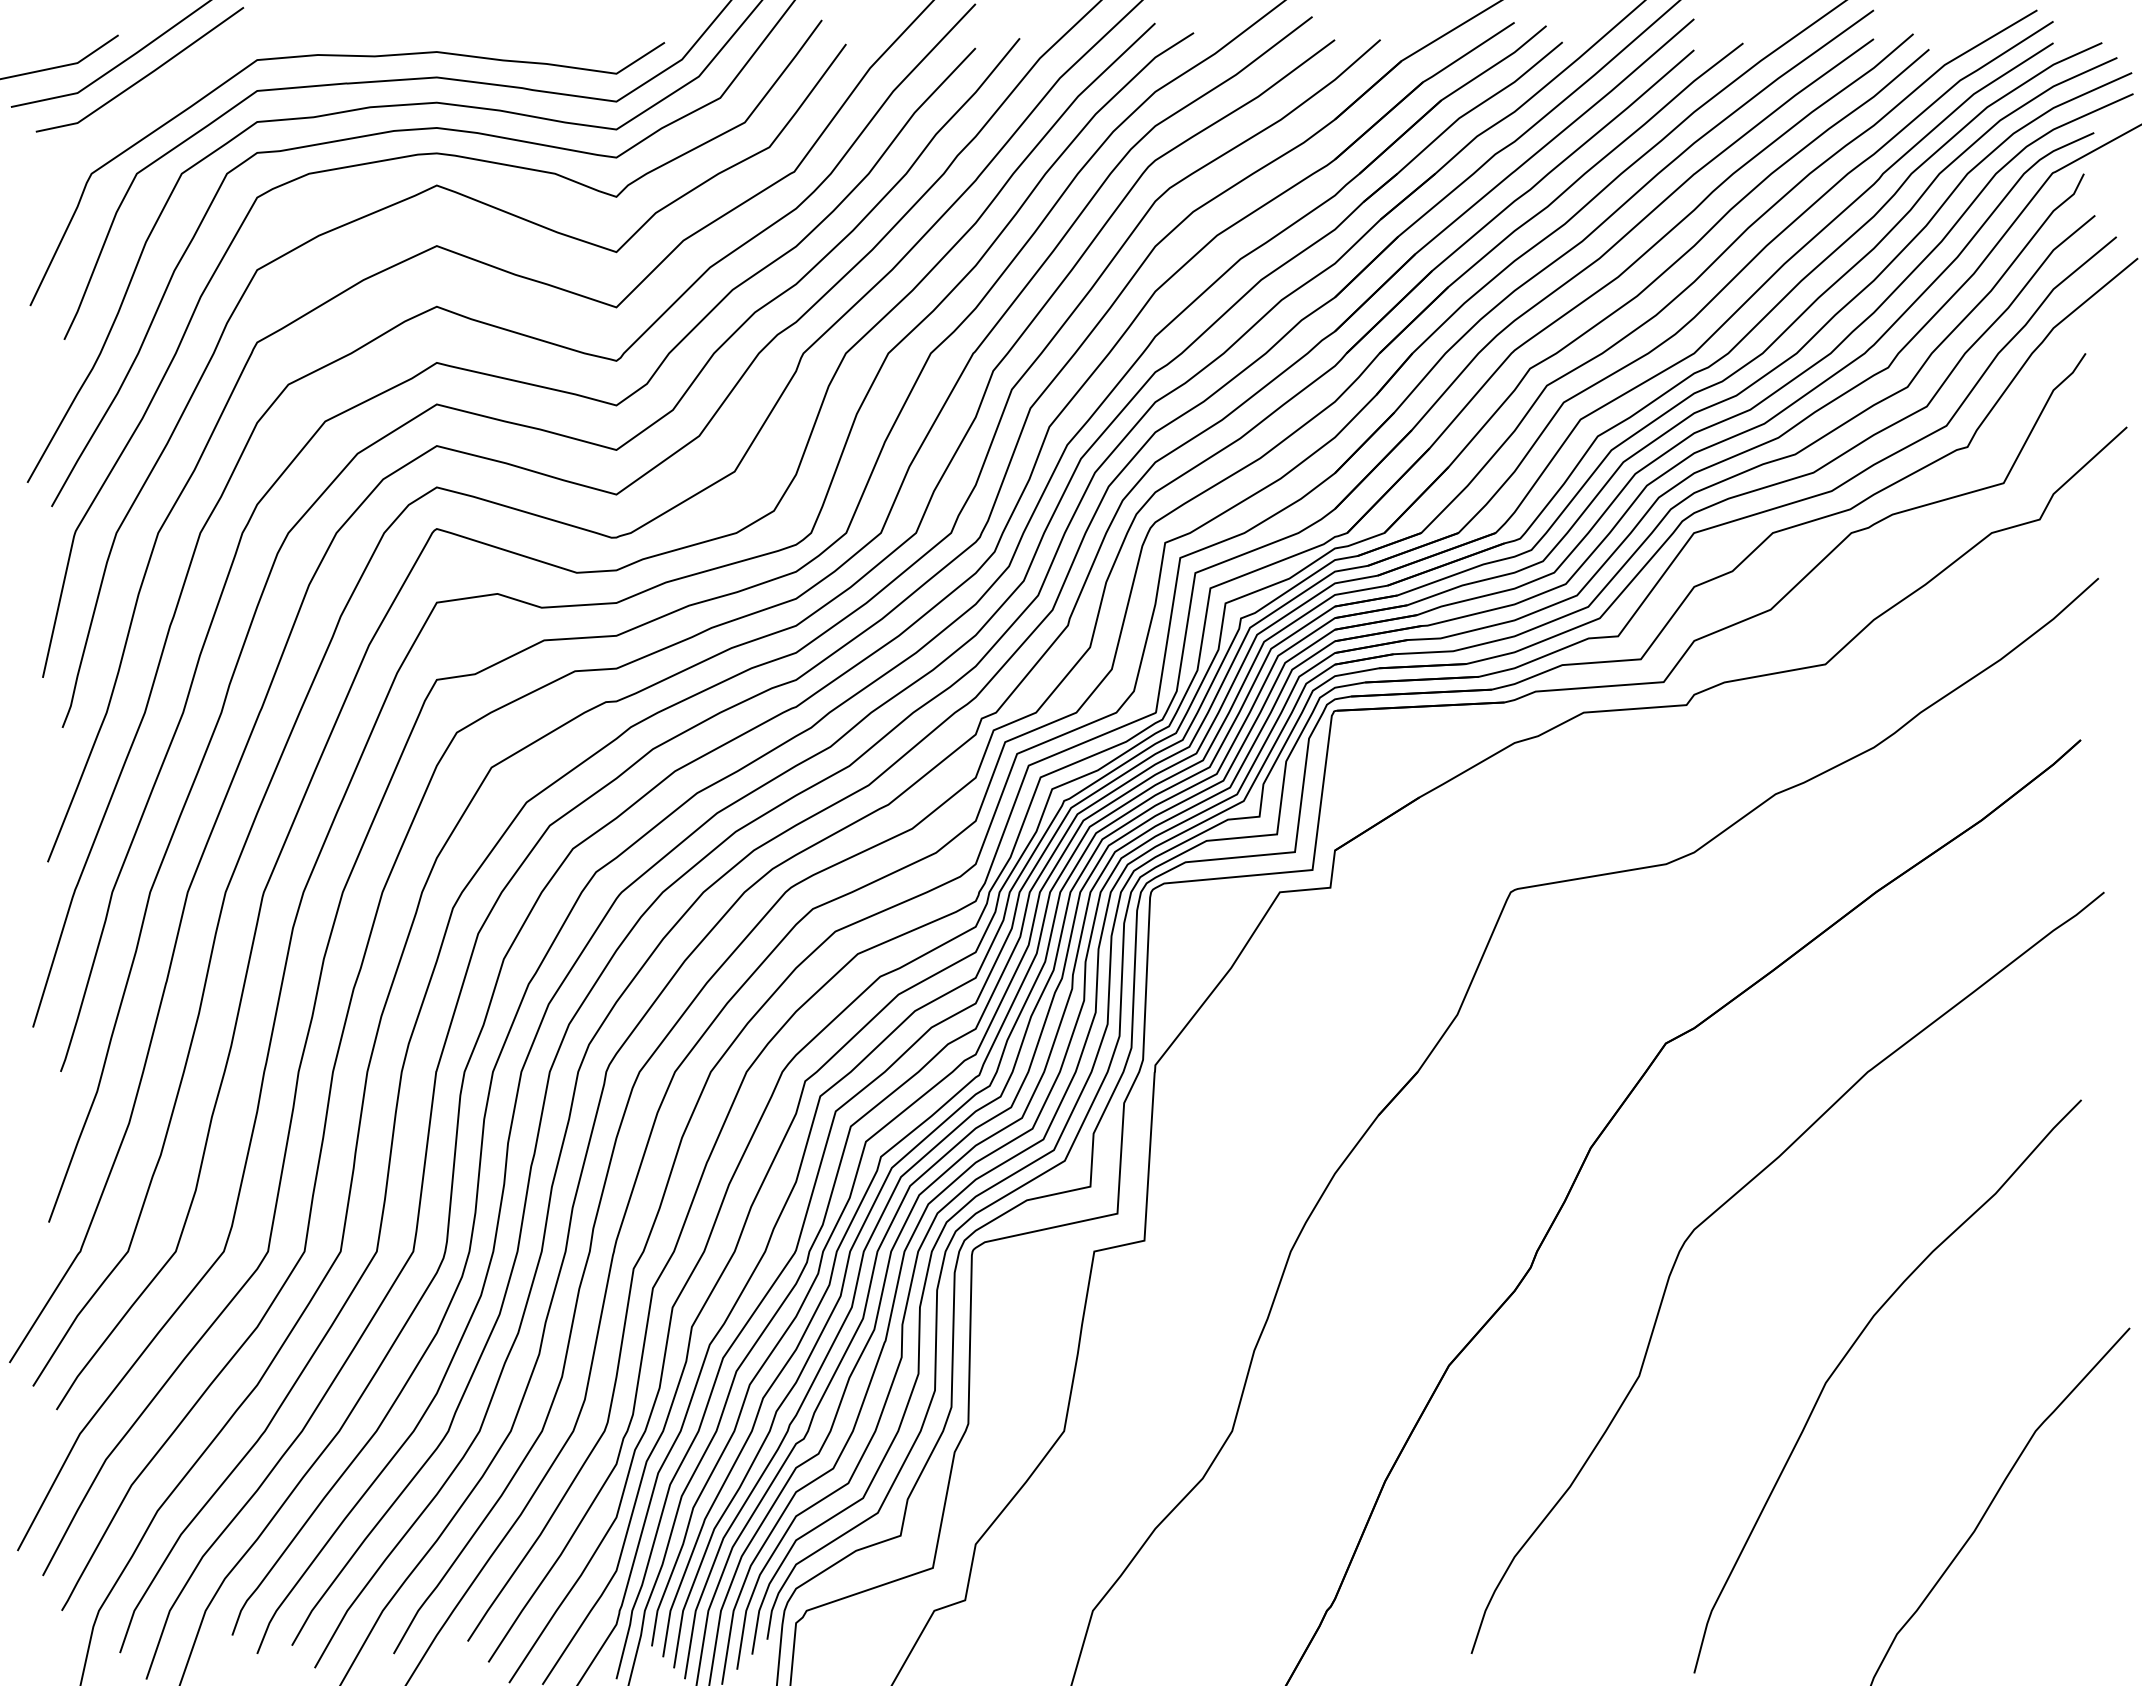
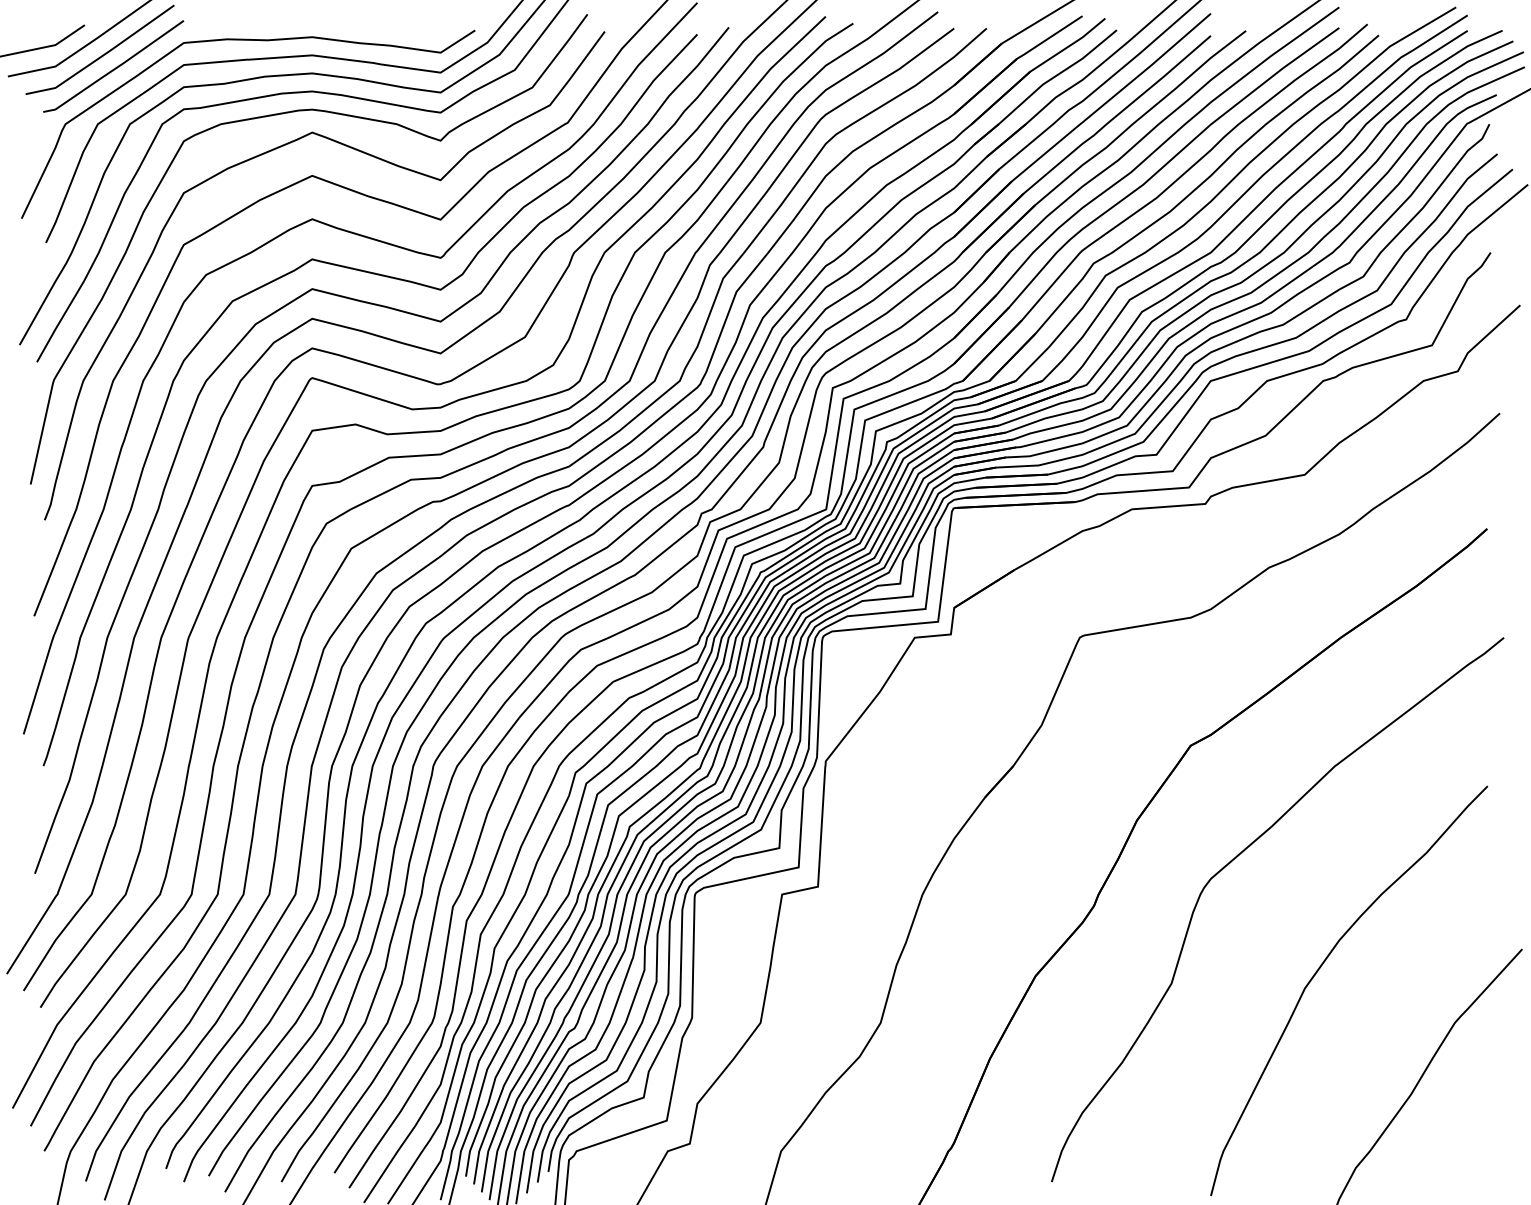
line: (161, 94) -> (115, 67), added

